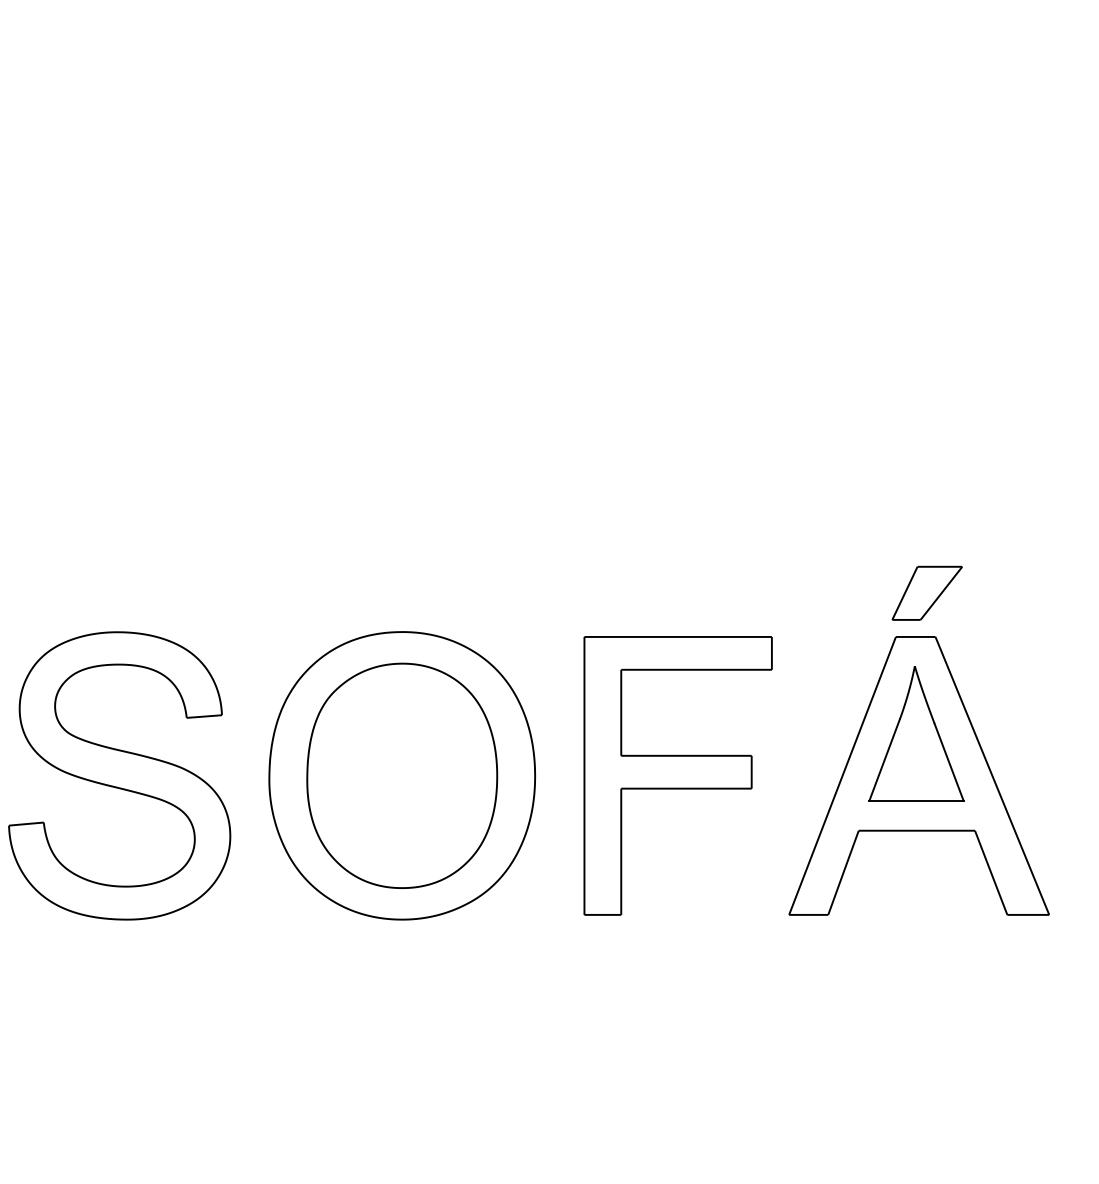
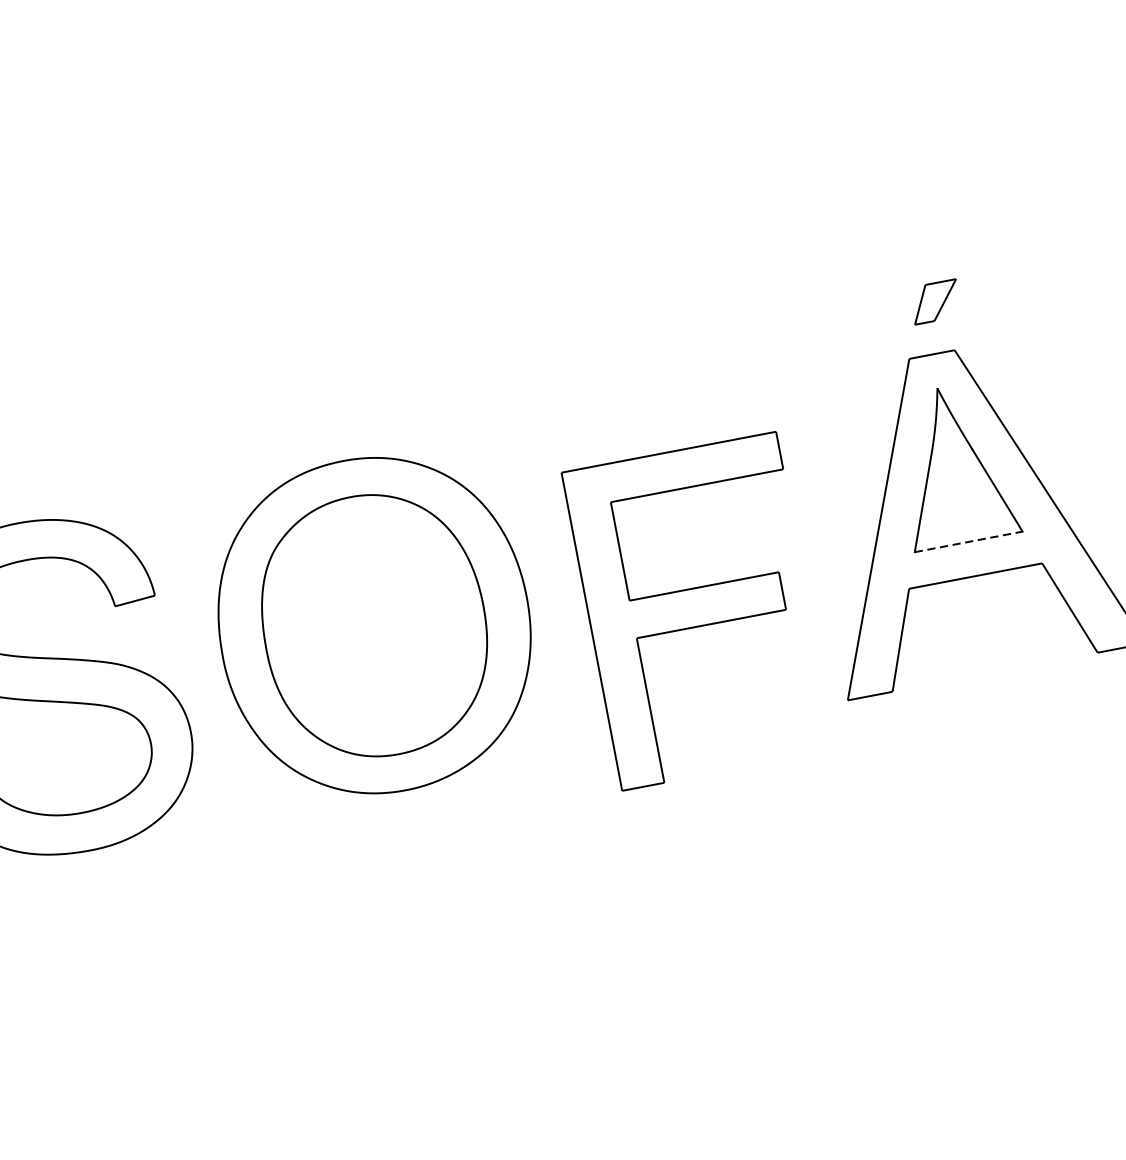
part: (926, 592) -> (934, 301), size x0.6
part: (677, 775) -> (698, 610), moved
line: (917, 800) -> (969, 541), solid -> dashed

